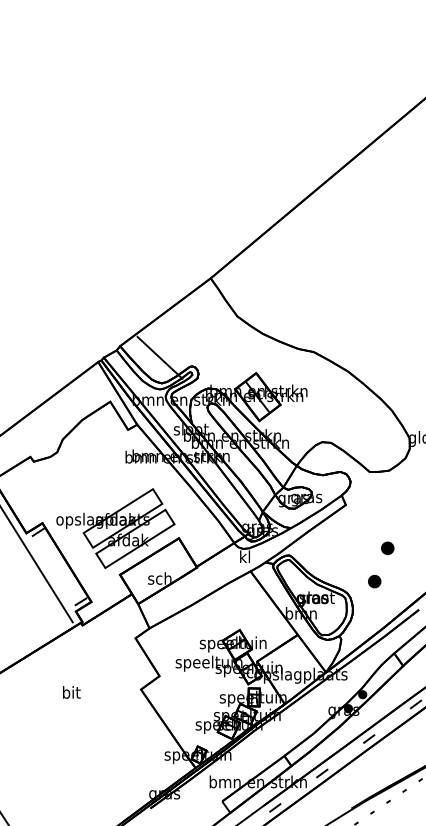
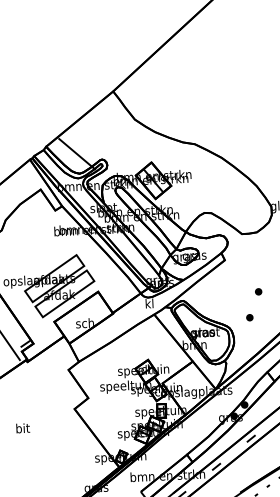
part: (387, 547) -> (258, 291), size x0.62
part: (374, 580) -> (249, 317), size x0.62
text: (71, 692) -> (22, 428), moved

